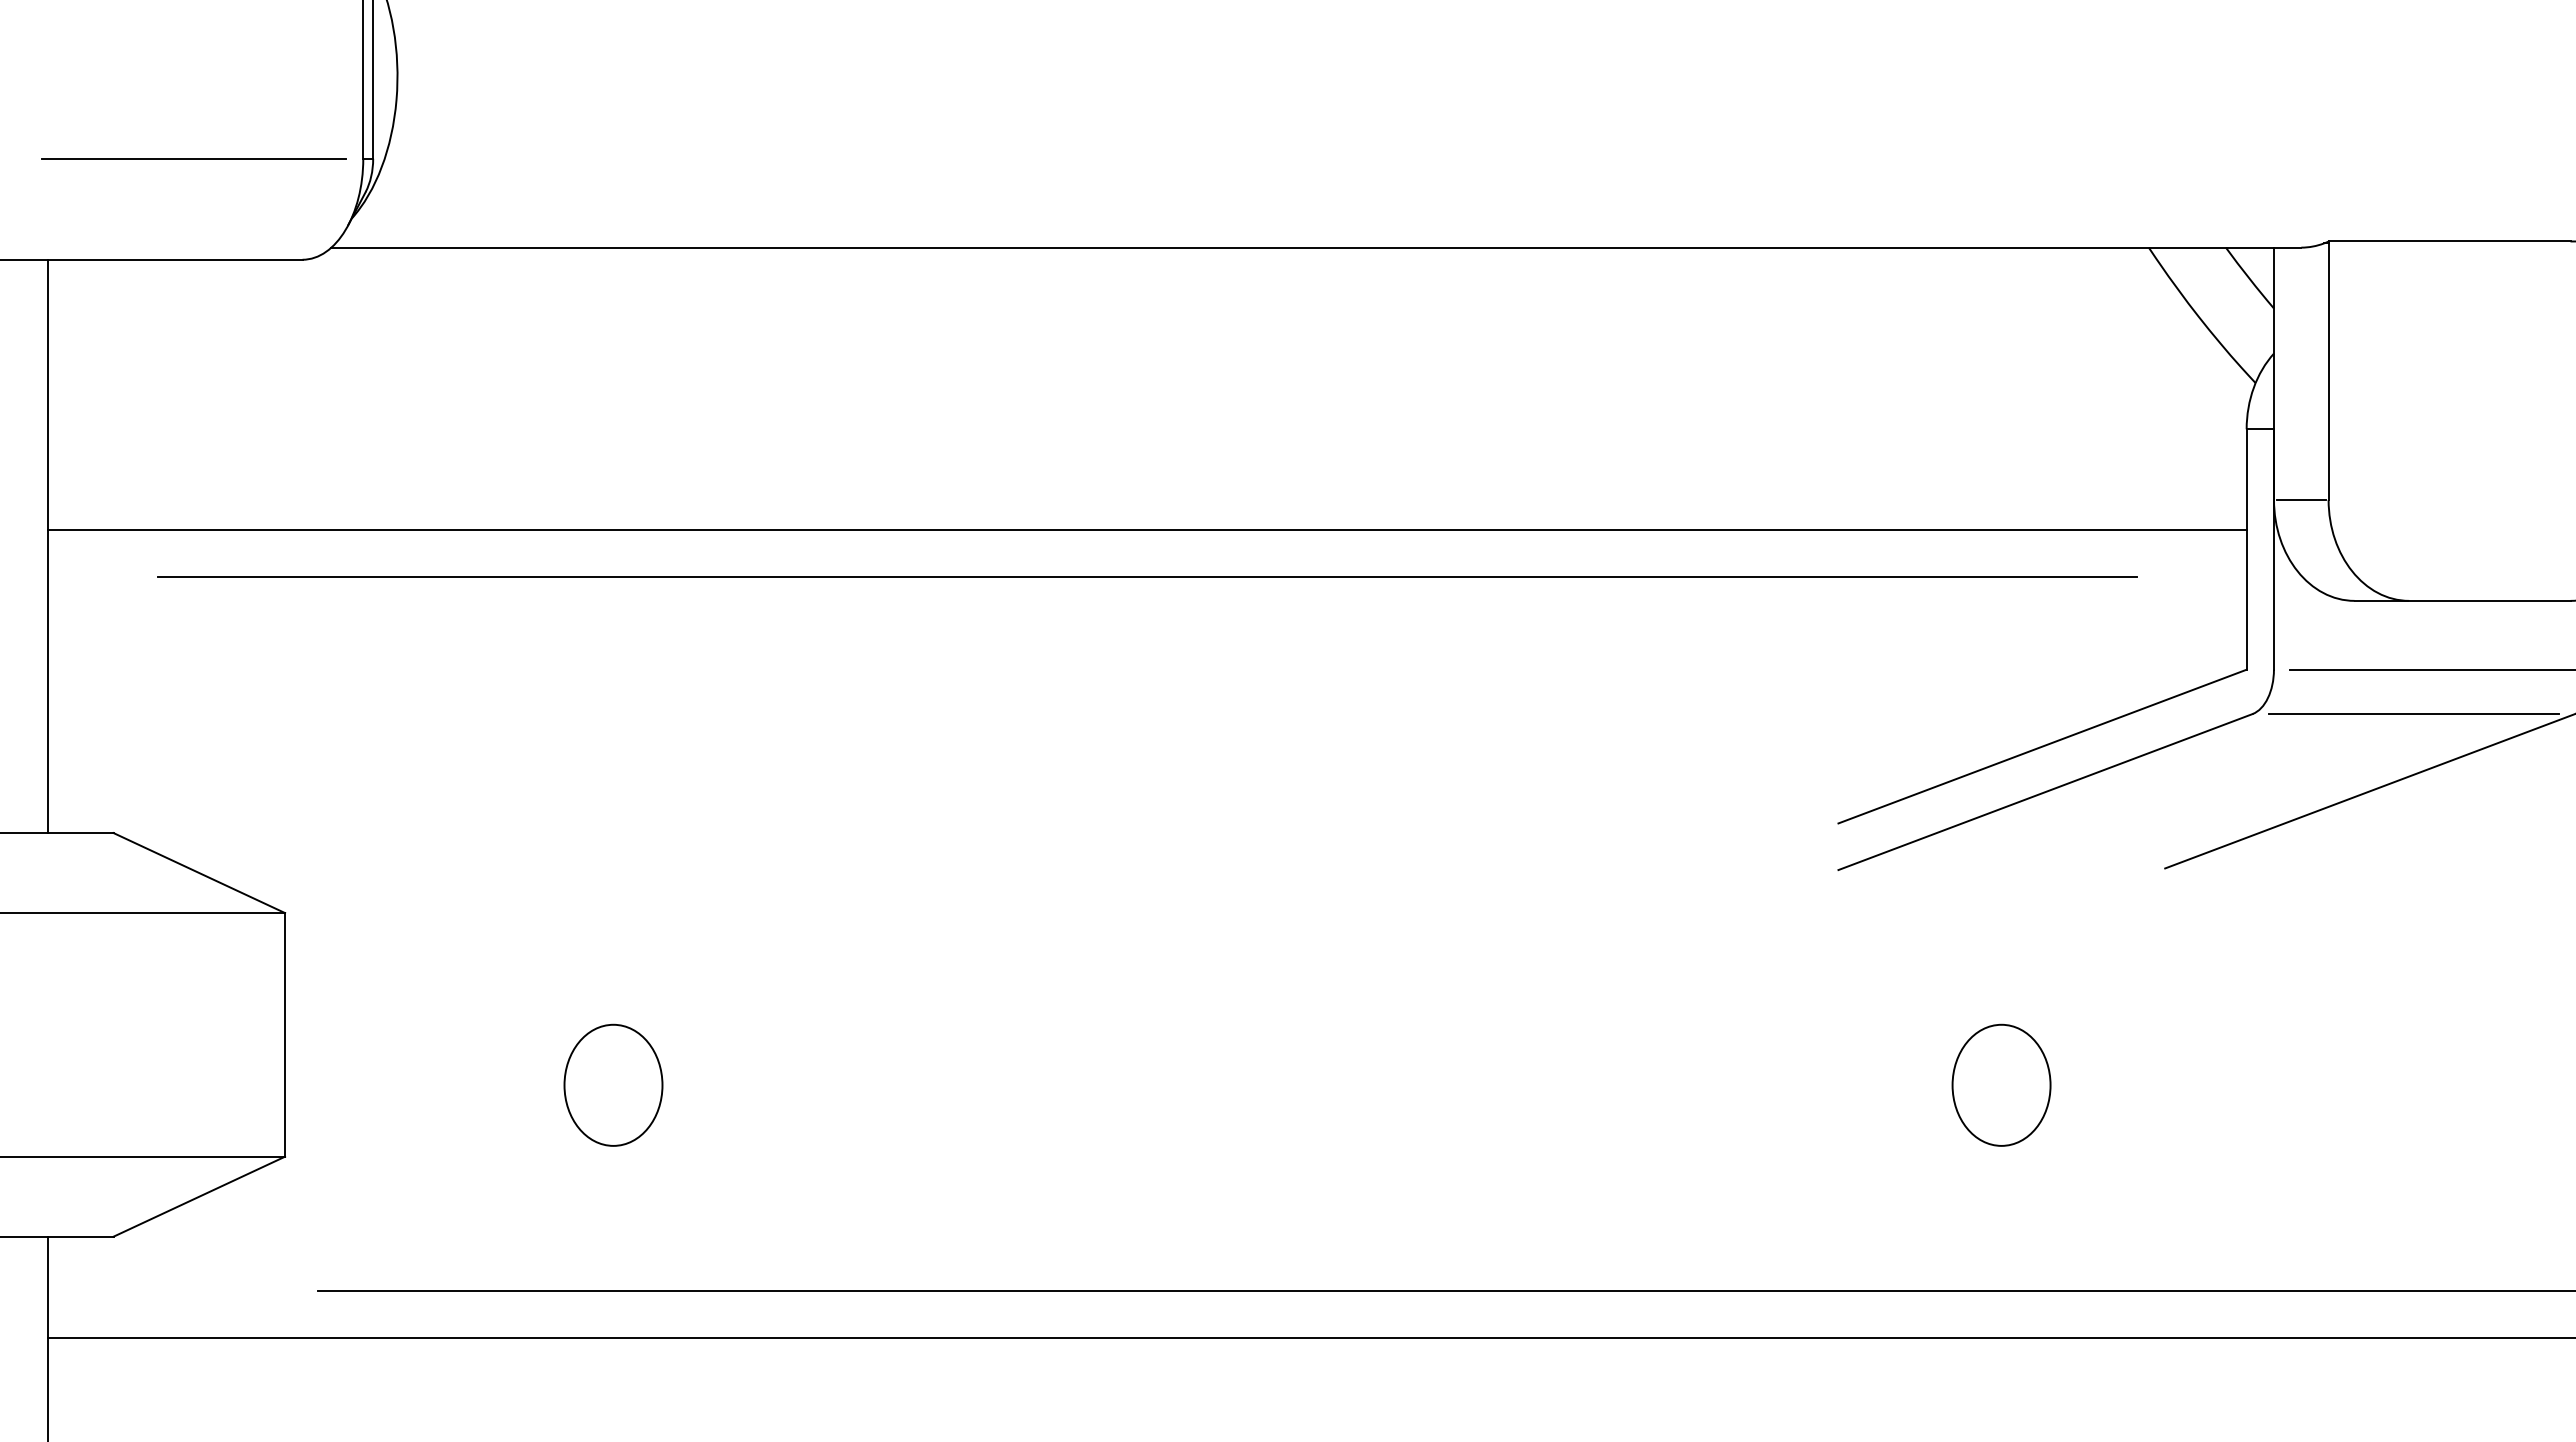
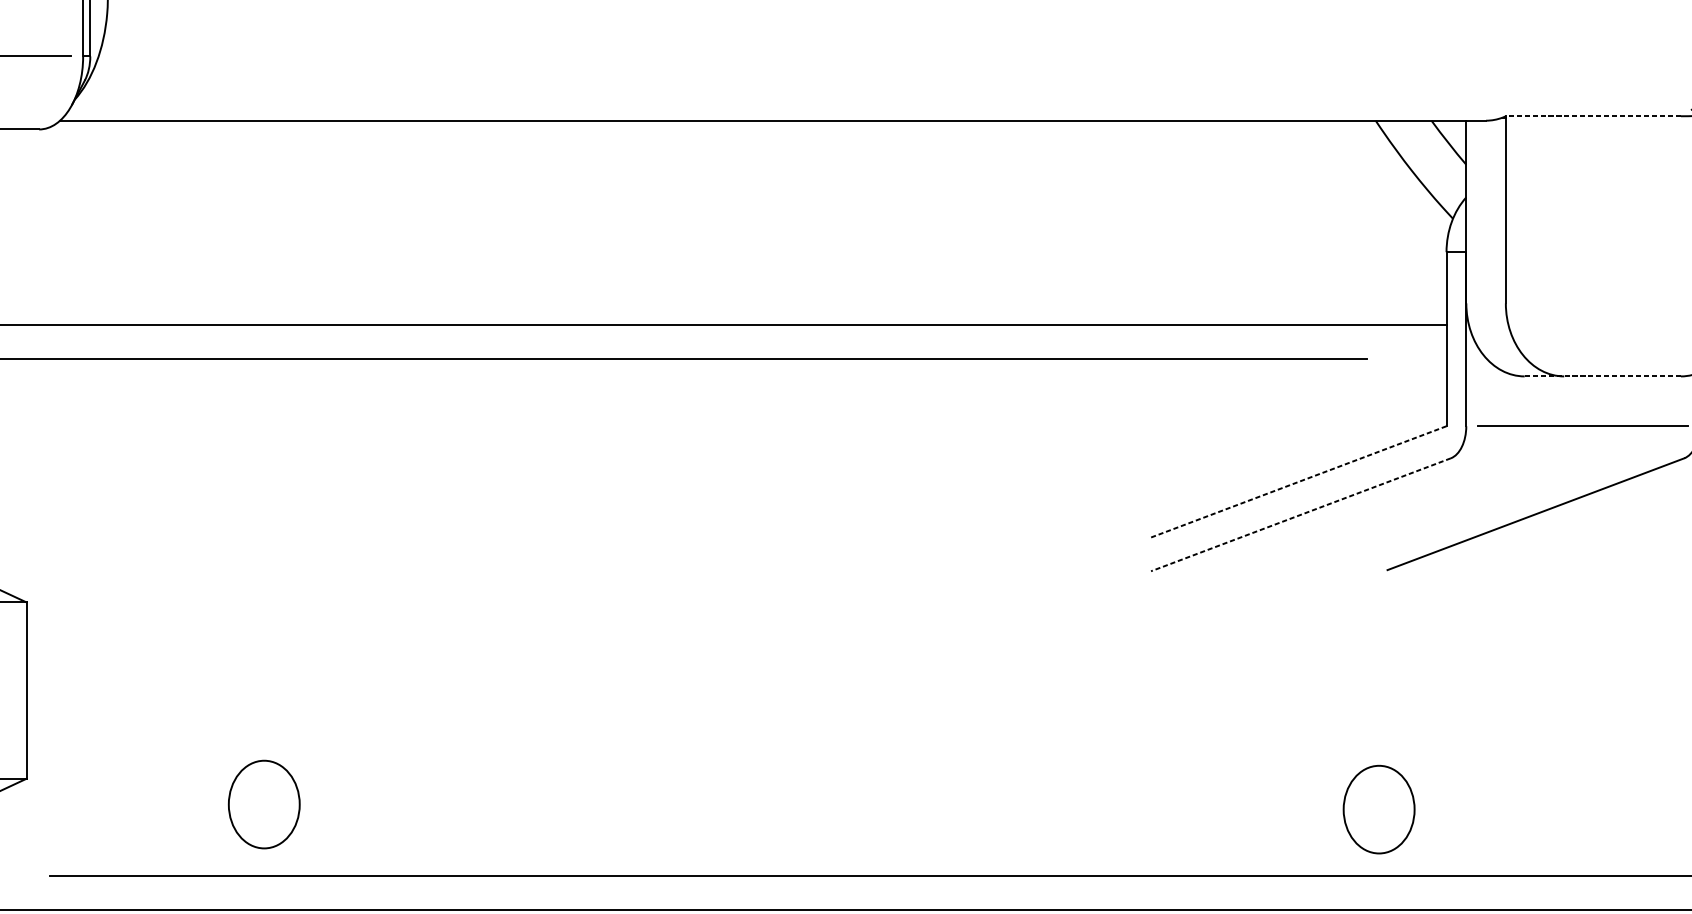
line: (2449, 241) -> (1593, 116), solid -> dashed
line: (2300, 499) -> (1485, 303), removed
line: (2462, 600) -> (1602, 376), solid -> dashed
line: (2413, 714) -> (1567, 458), removed
line: (2042, 746) -> (1298, 481), solid -> dashed
line: (2045, 792) -> (1300, 515), solid -> dashed
part: (613, 1084) -> (264, 803), moved
part: (2001, 1084) -> (1379, 809), moved

